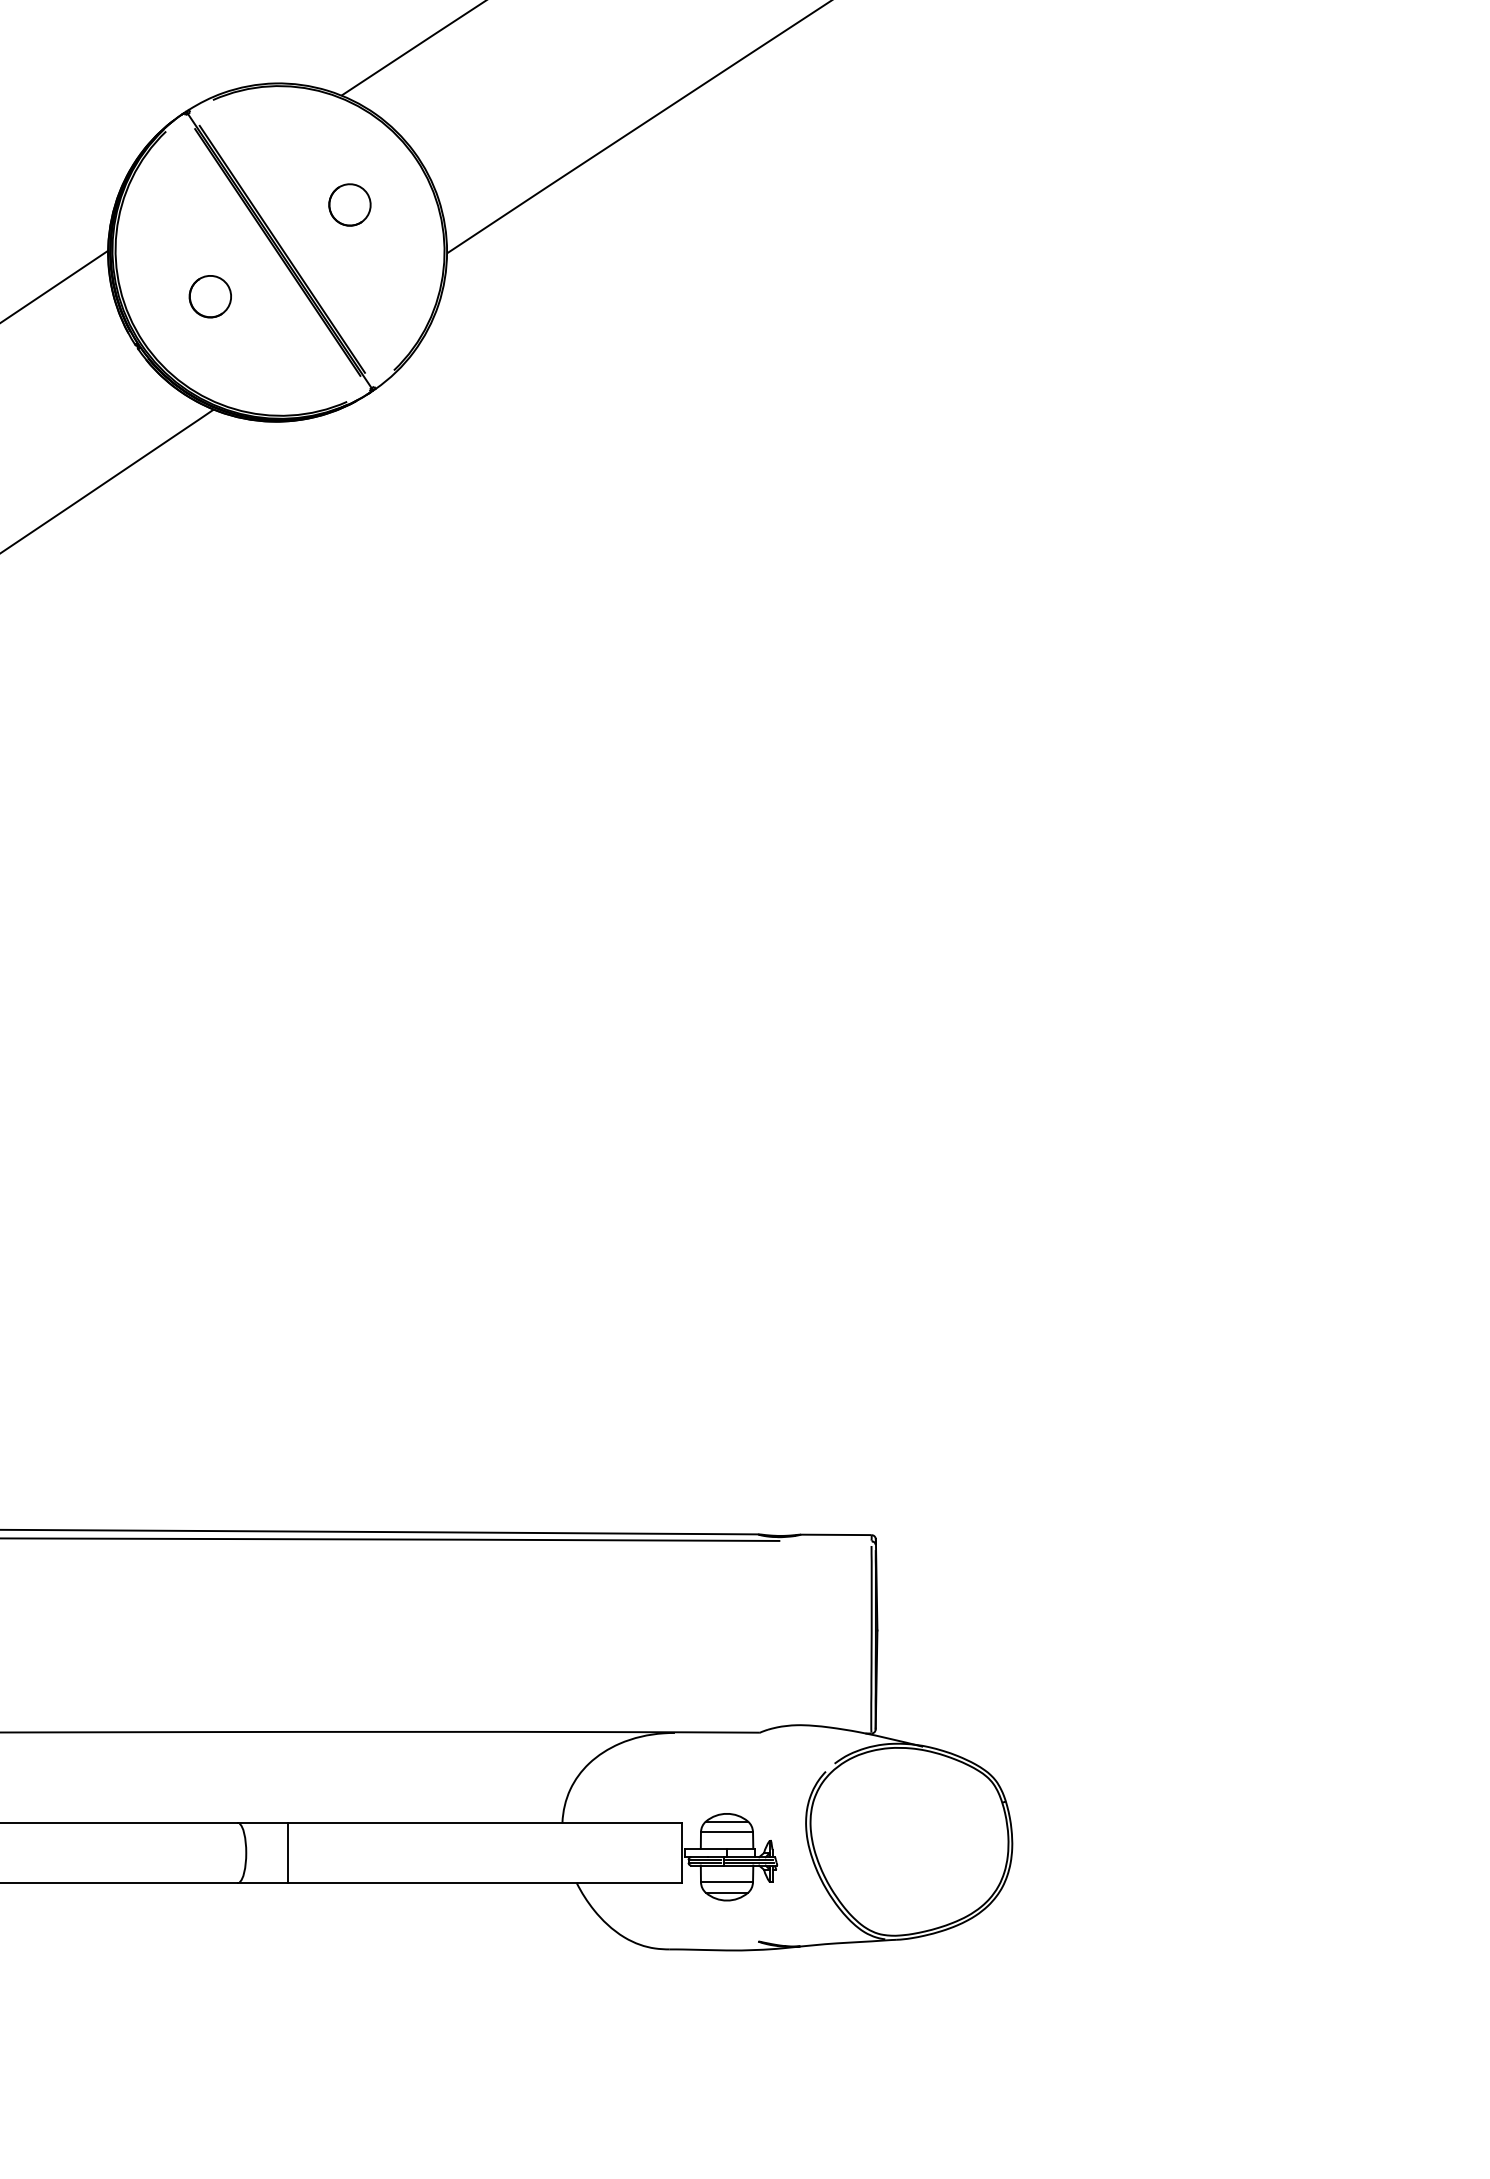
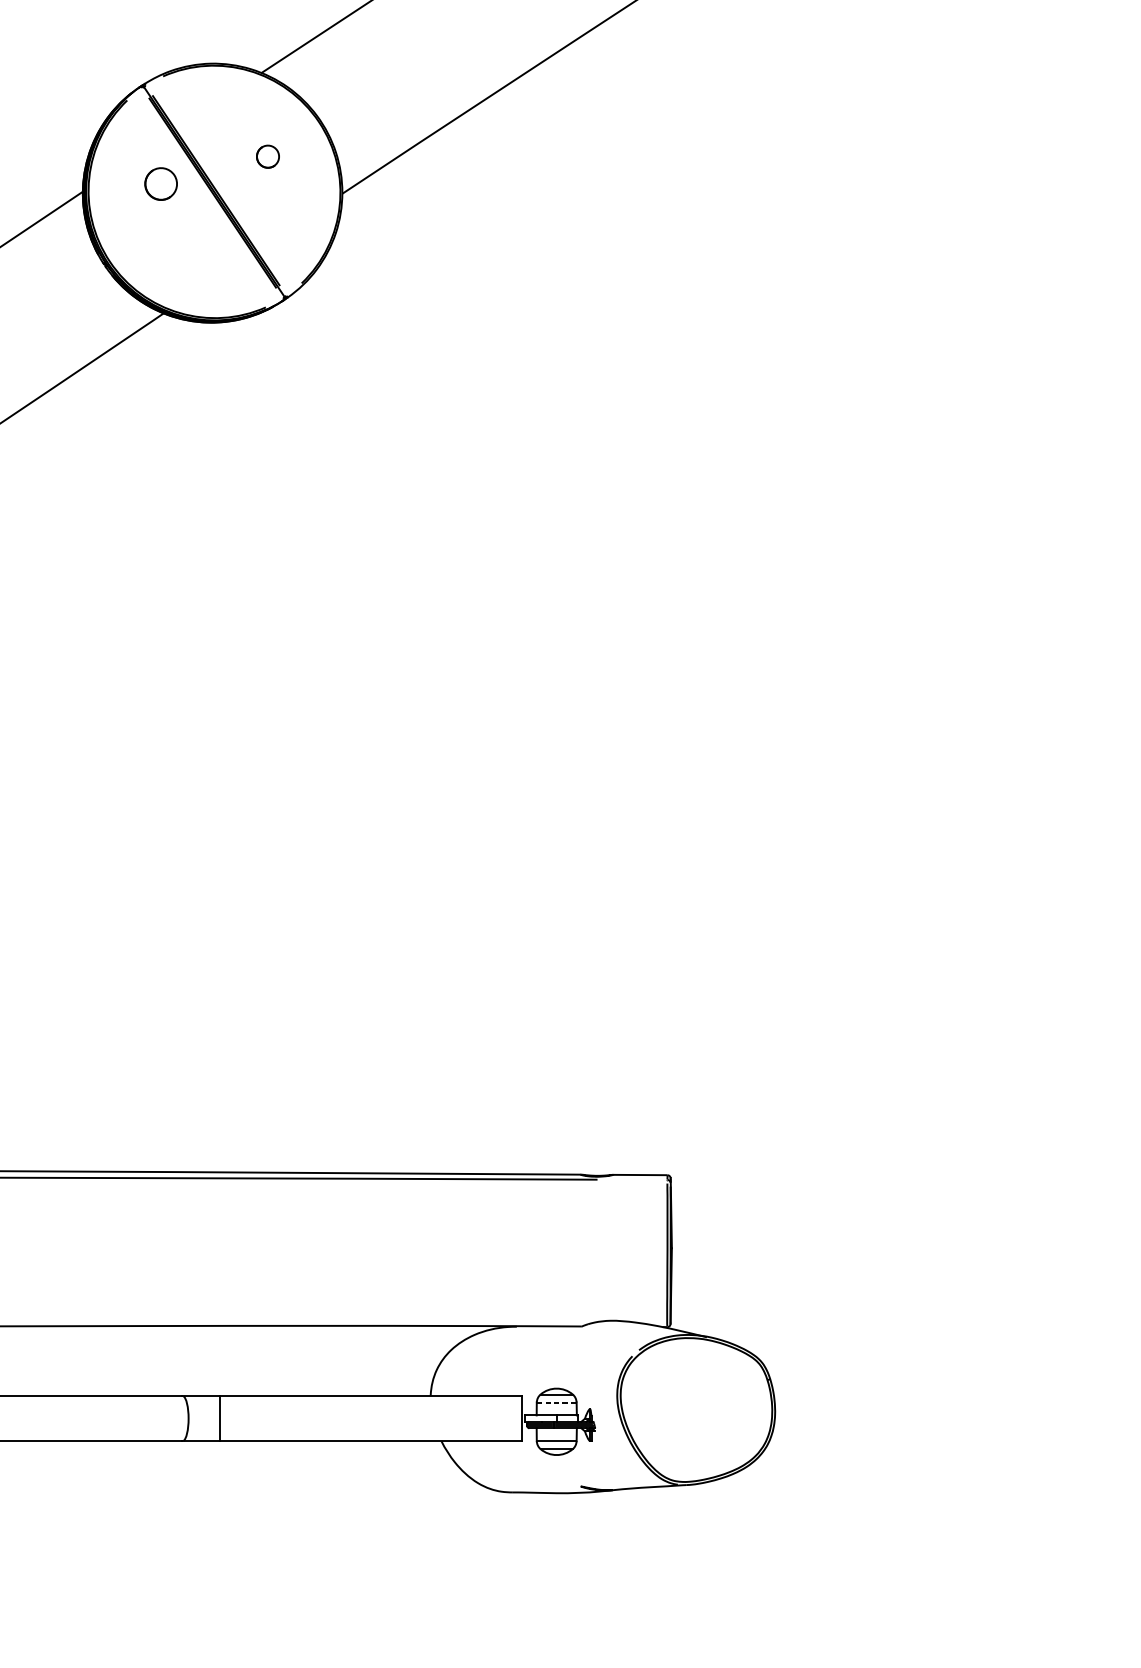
part: (349, 204) -> (267, 156), size x0.7
part: (209, 296) -> (160, 183), moved
line: (727, 1832) -> (557, 1402), solid -> dashed

